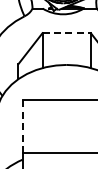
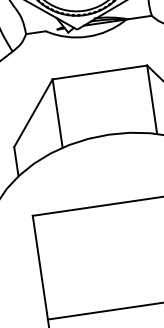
line: (67, 33) -> (101, 72), dashed -> solid
line: (22, 126) -> (40, 267), dashed -> solid

